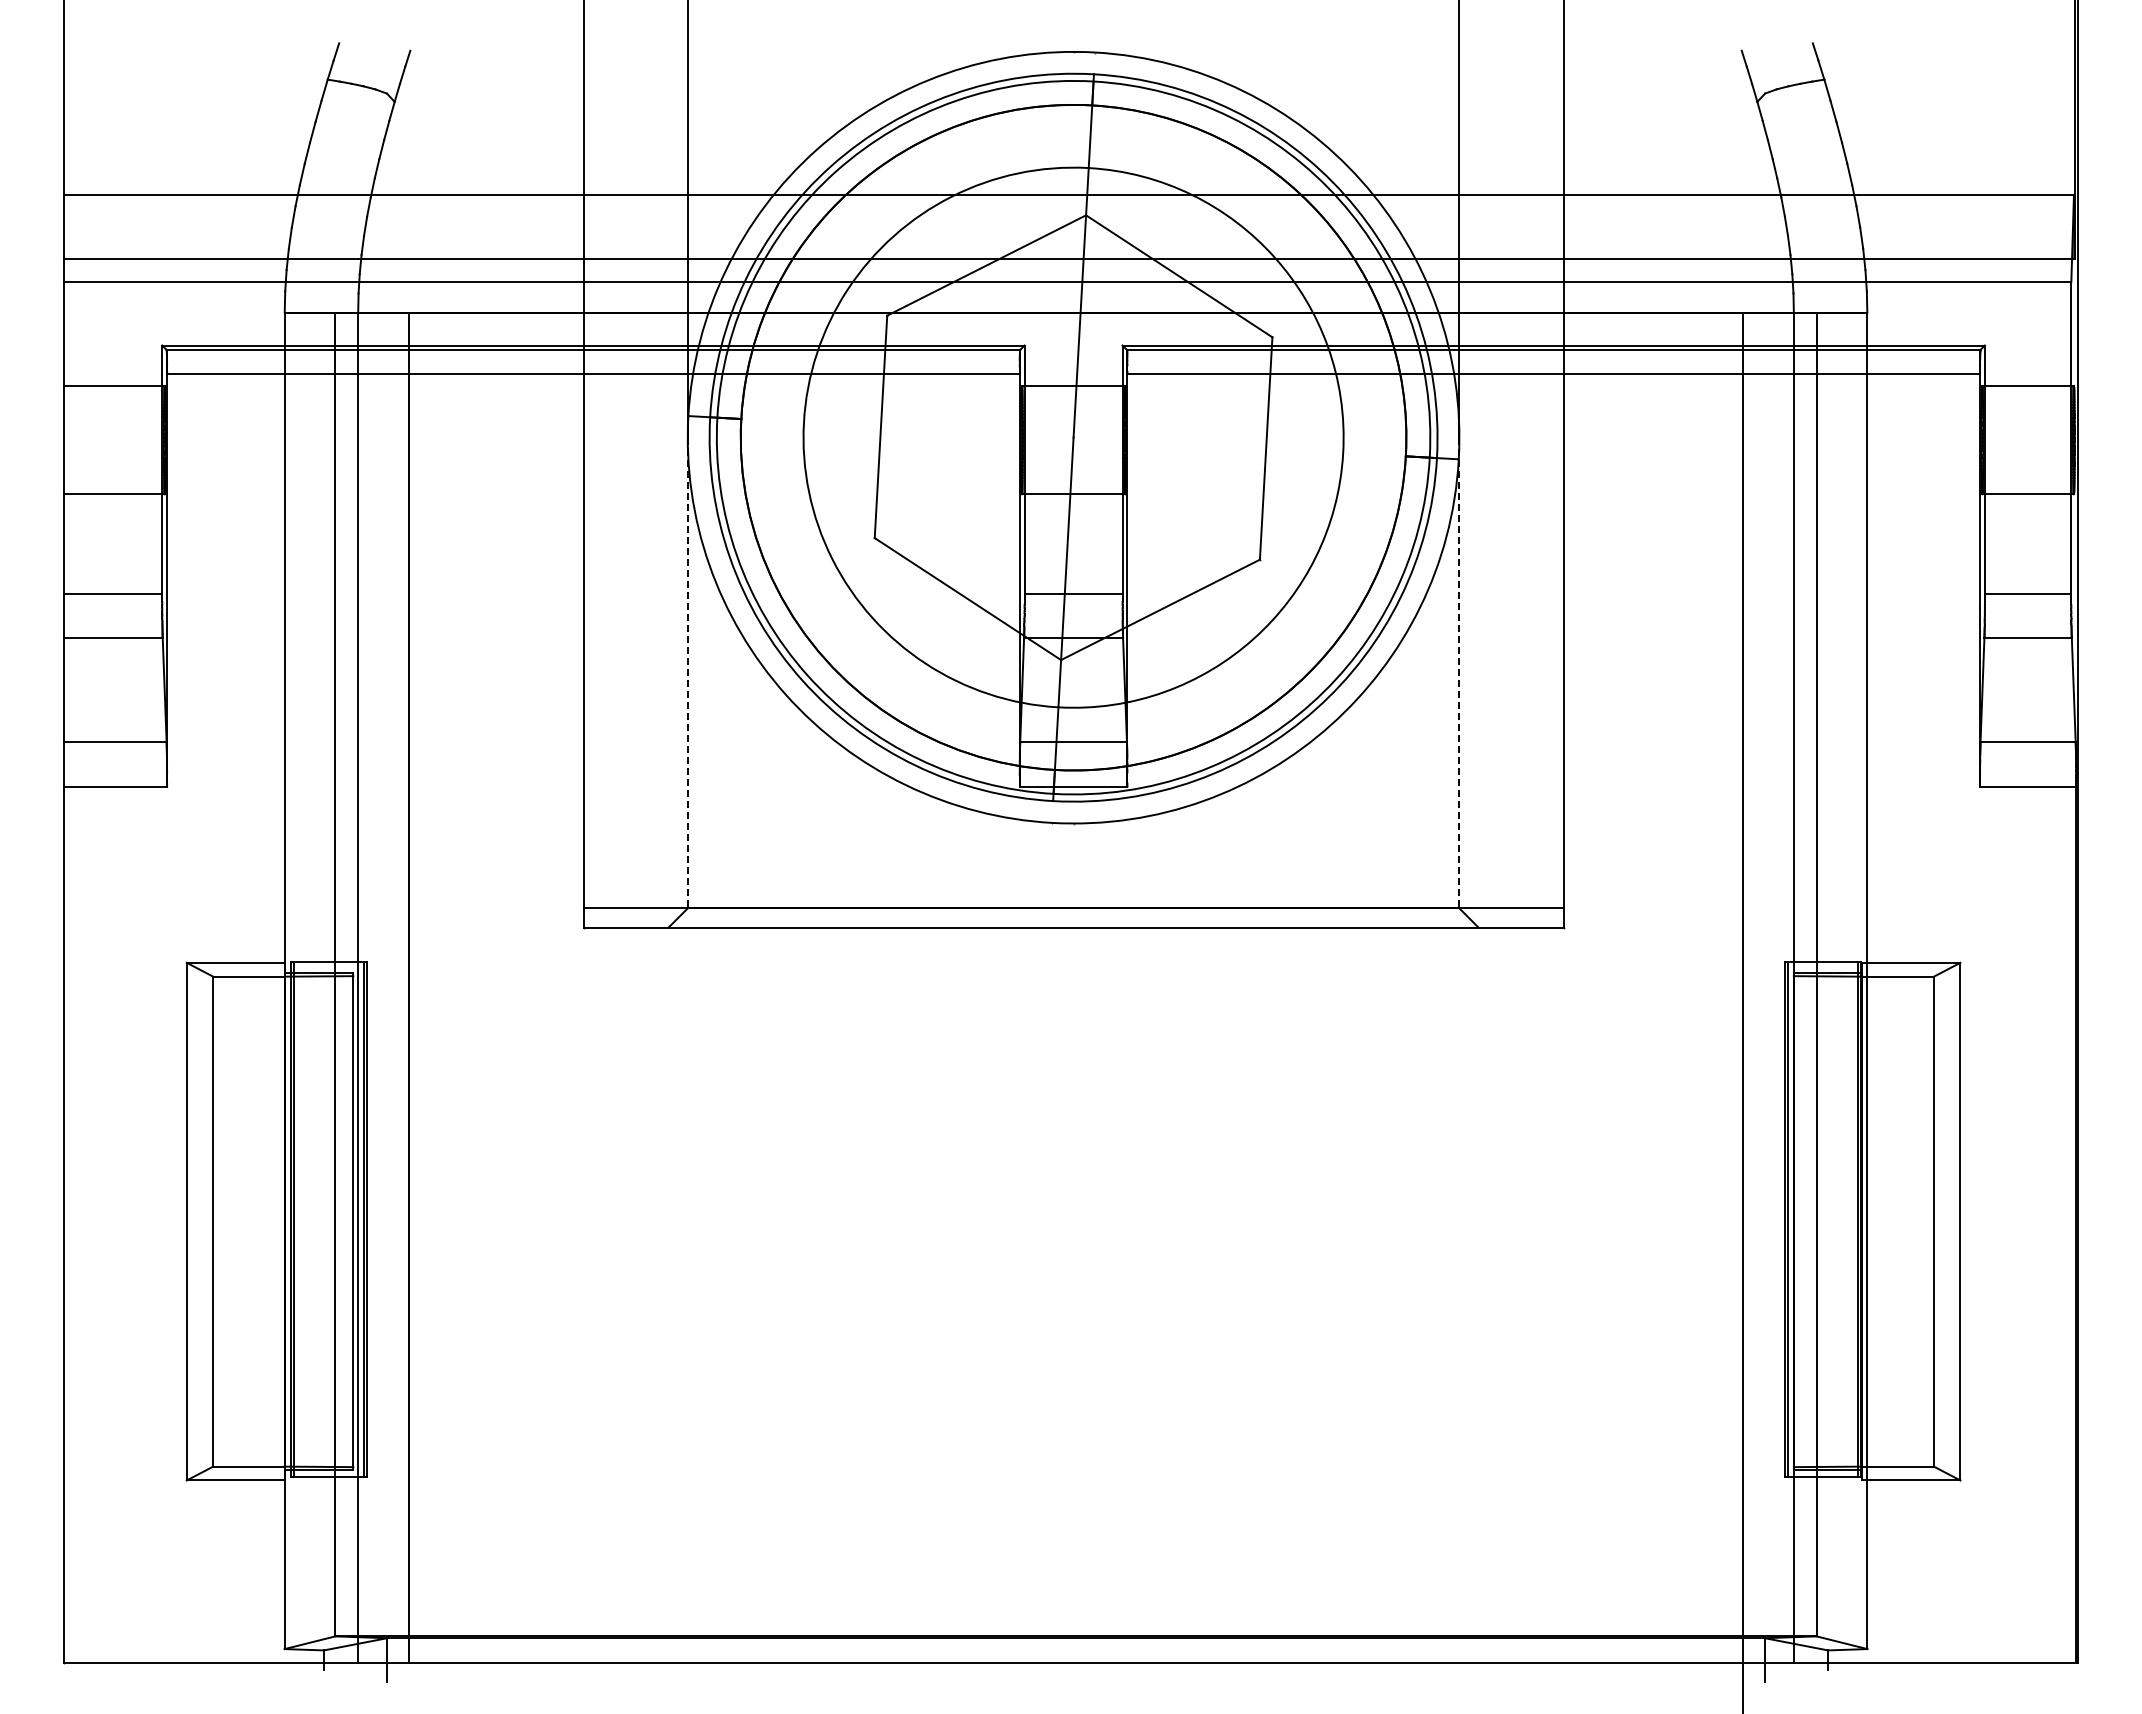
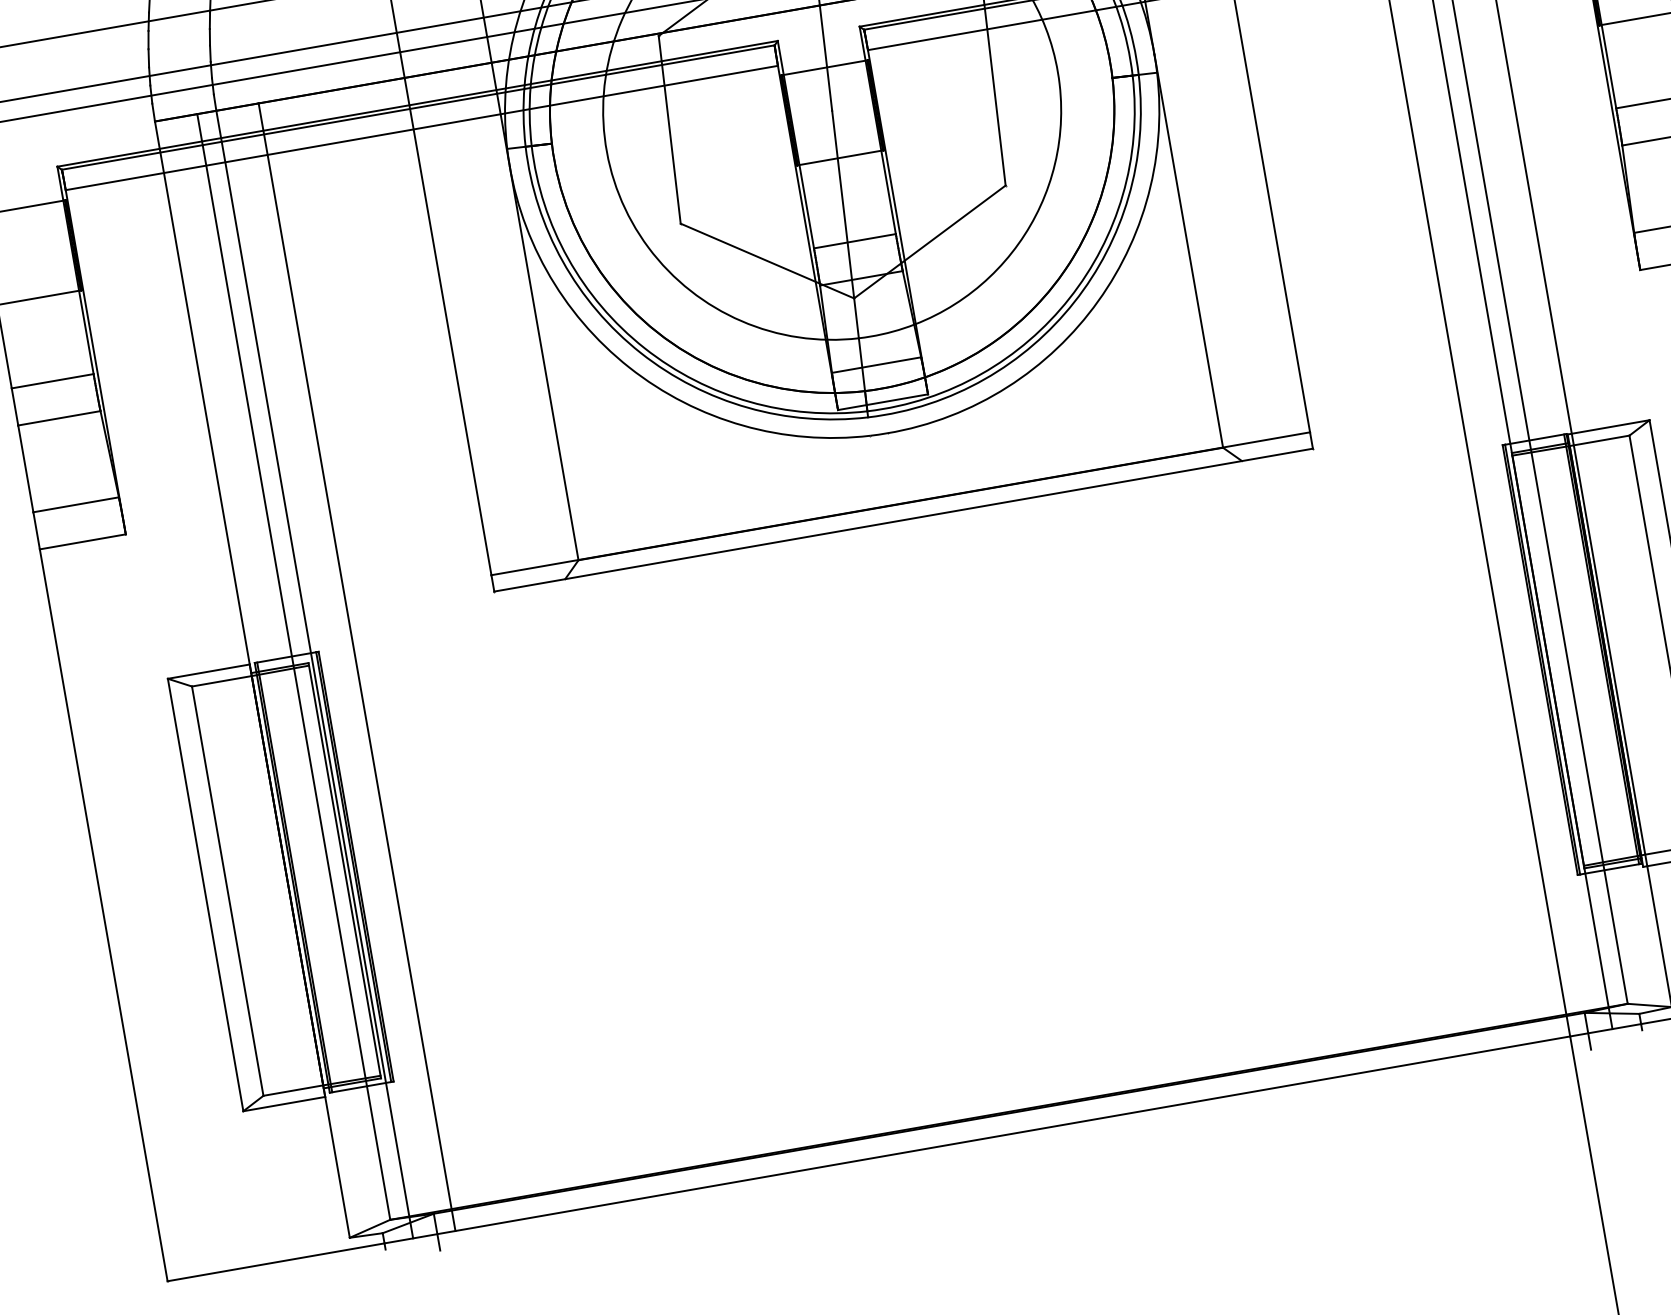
line: (687, 673) -> (544, 364), dashed -> solid
line: (1459, 673) -> (1188, 251), dashed -> solid

